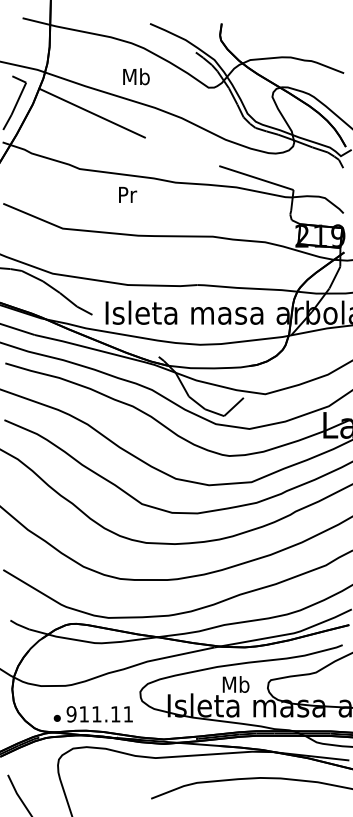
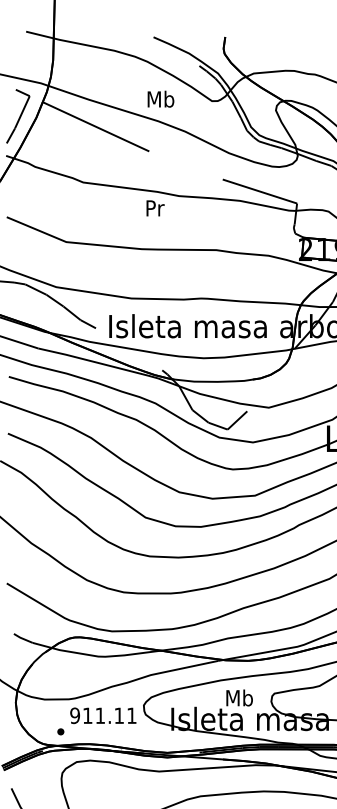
text: (136, 76) -> (161, 98), moved
text: (128, 194) -> (156, 207), moved
text: (99, 714) -> (103, 715), moved

